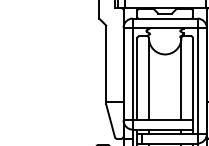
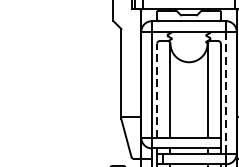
line: (137, 78) -> (157, 89), solid -> dashed
line: (197, 81) -> (226, 93), solid -> dashed

